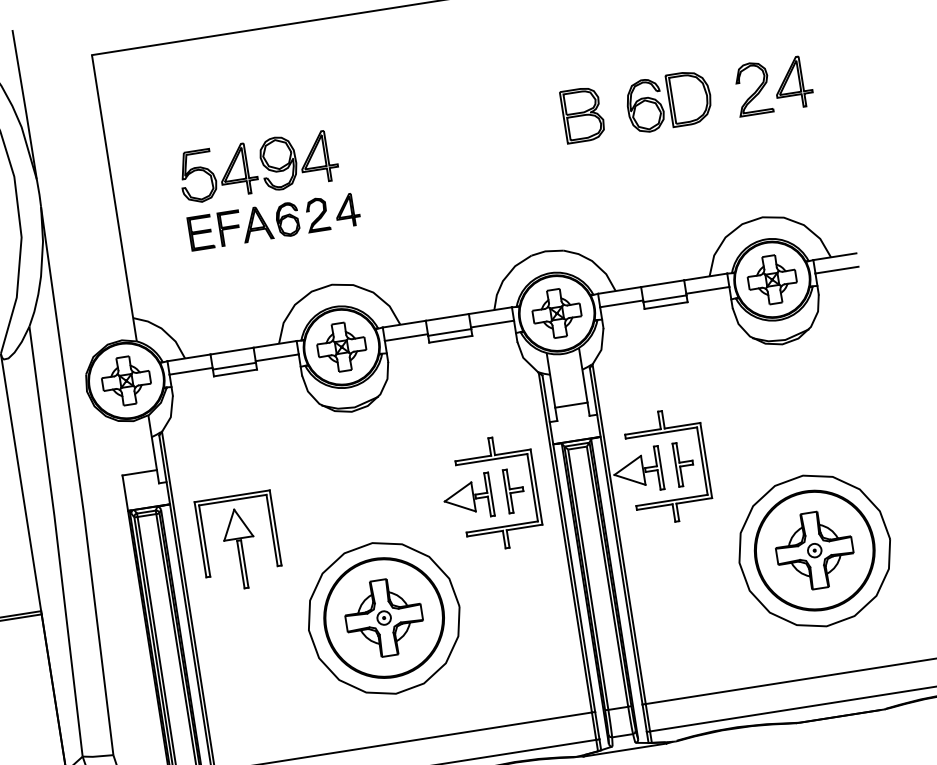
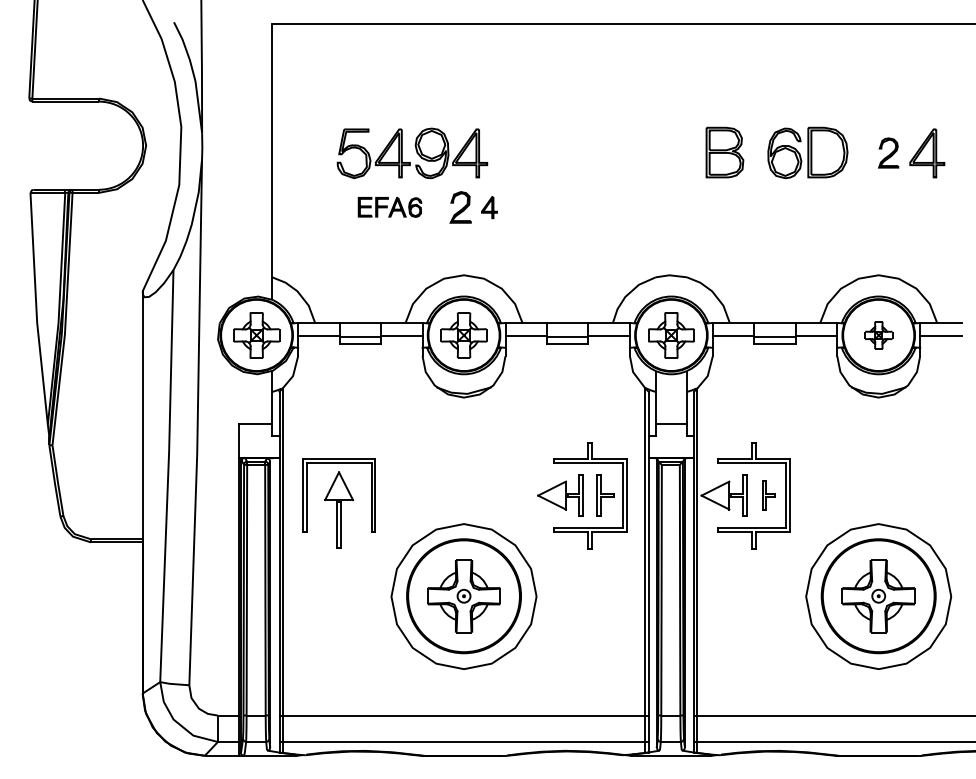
part: (752, 88) -> (888, 152), size x0.6
part: (347, 210) -> (489, 207), size x0.7
part: (243, 226) -> (389, 207), size x0.6
part: (772, 279) -> (878, 335), size x0.6
part: (683, 463) -> (768, 495), size x0.7

